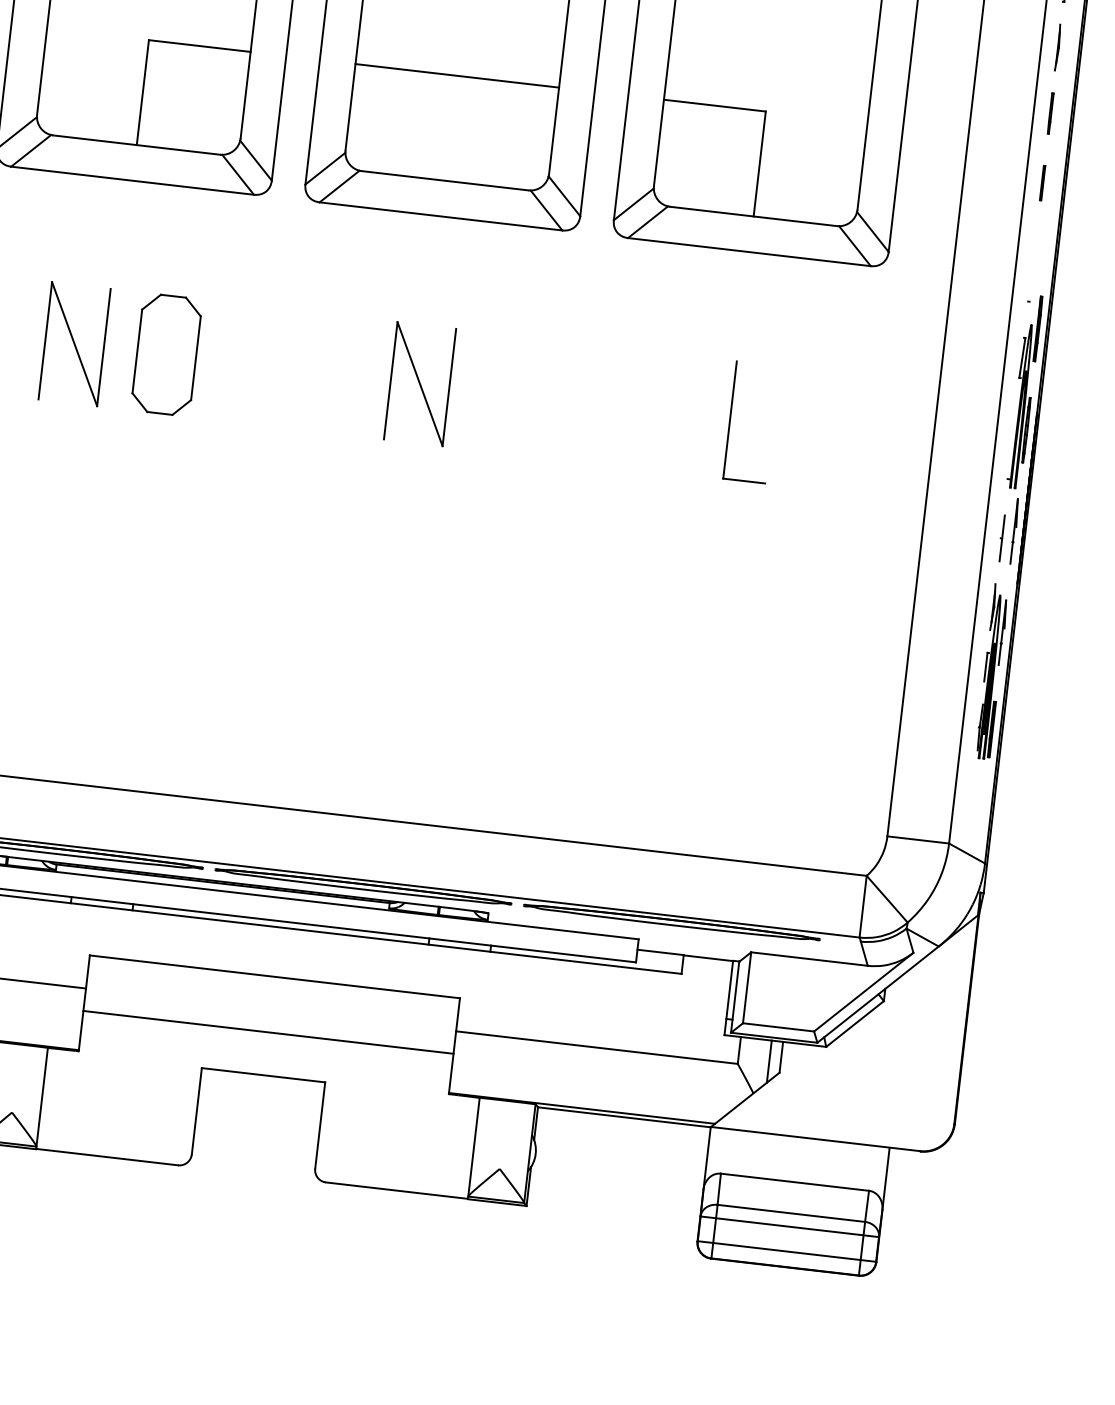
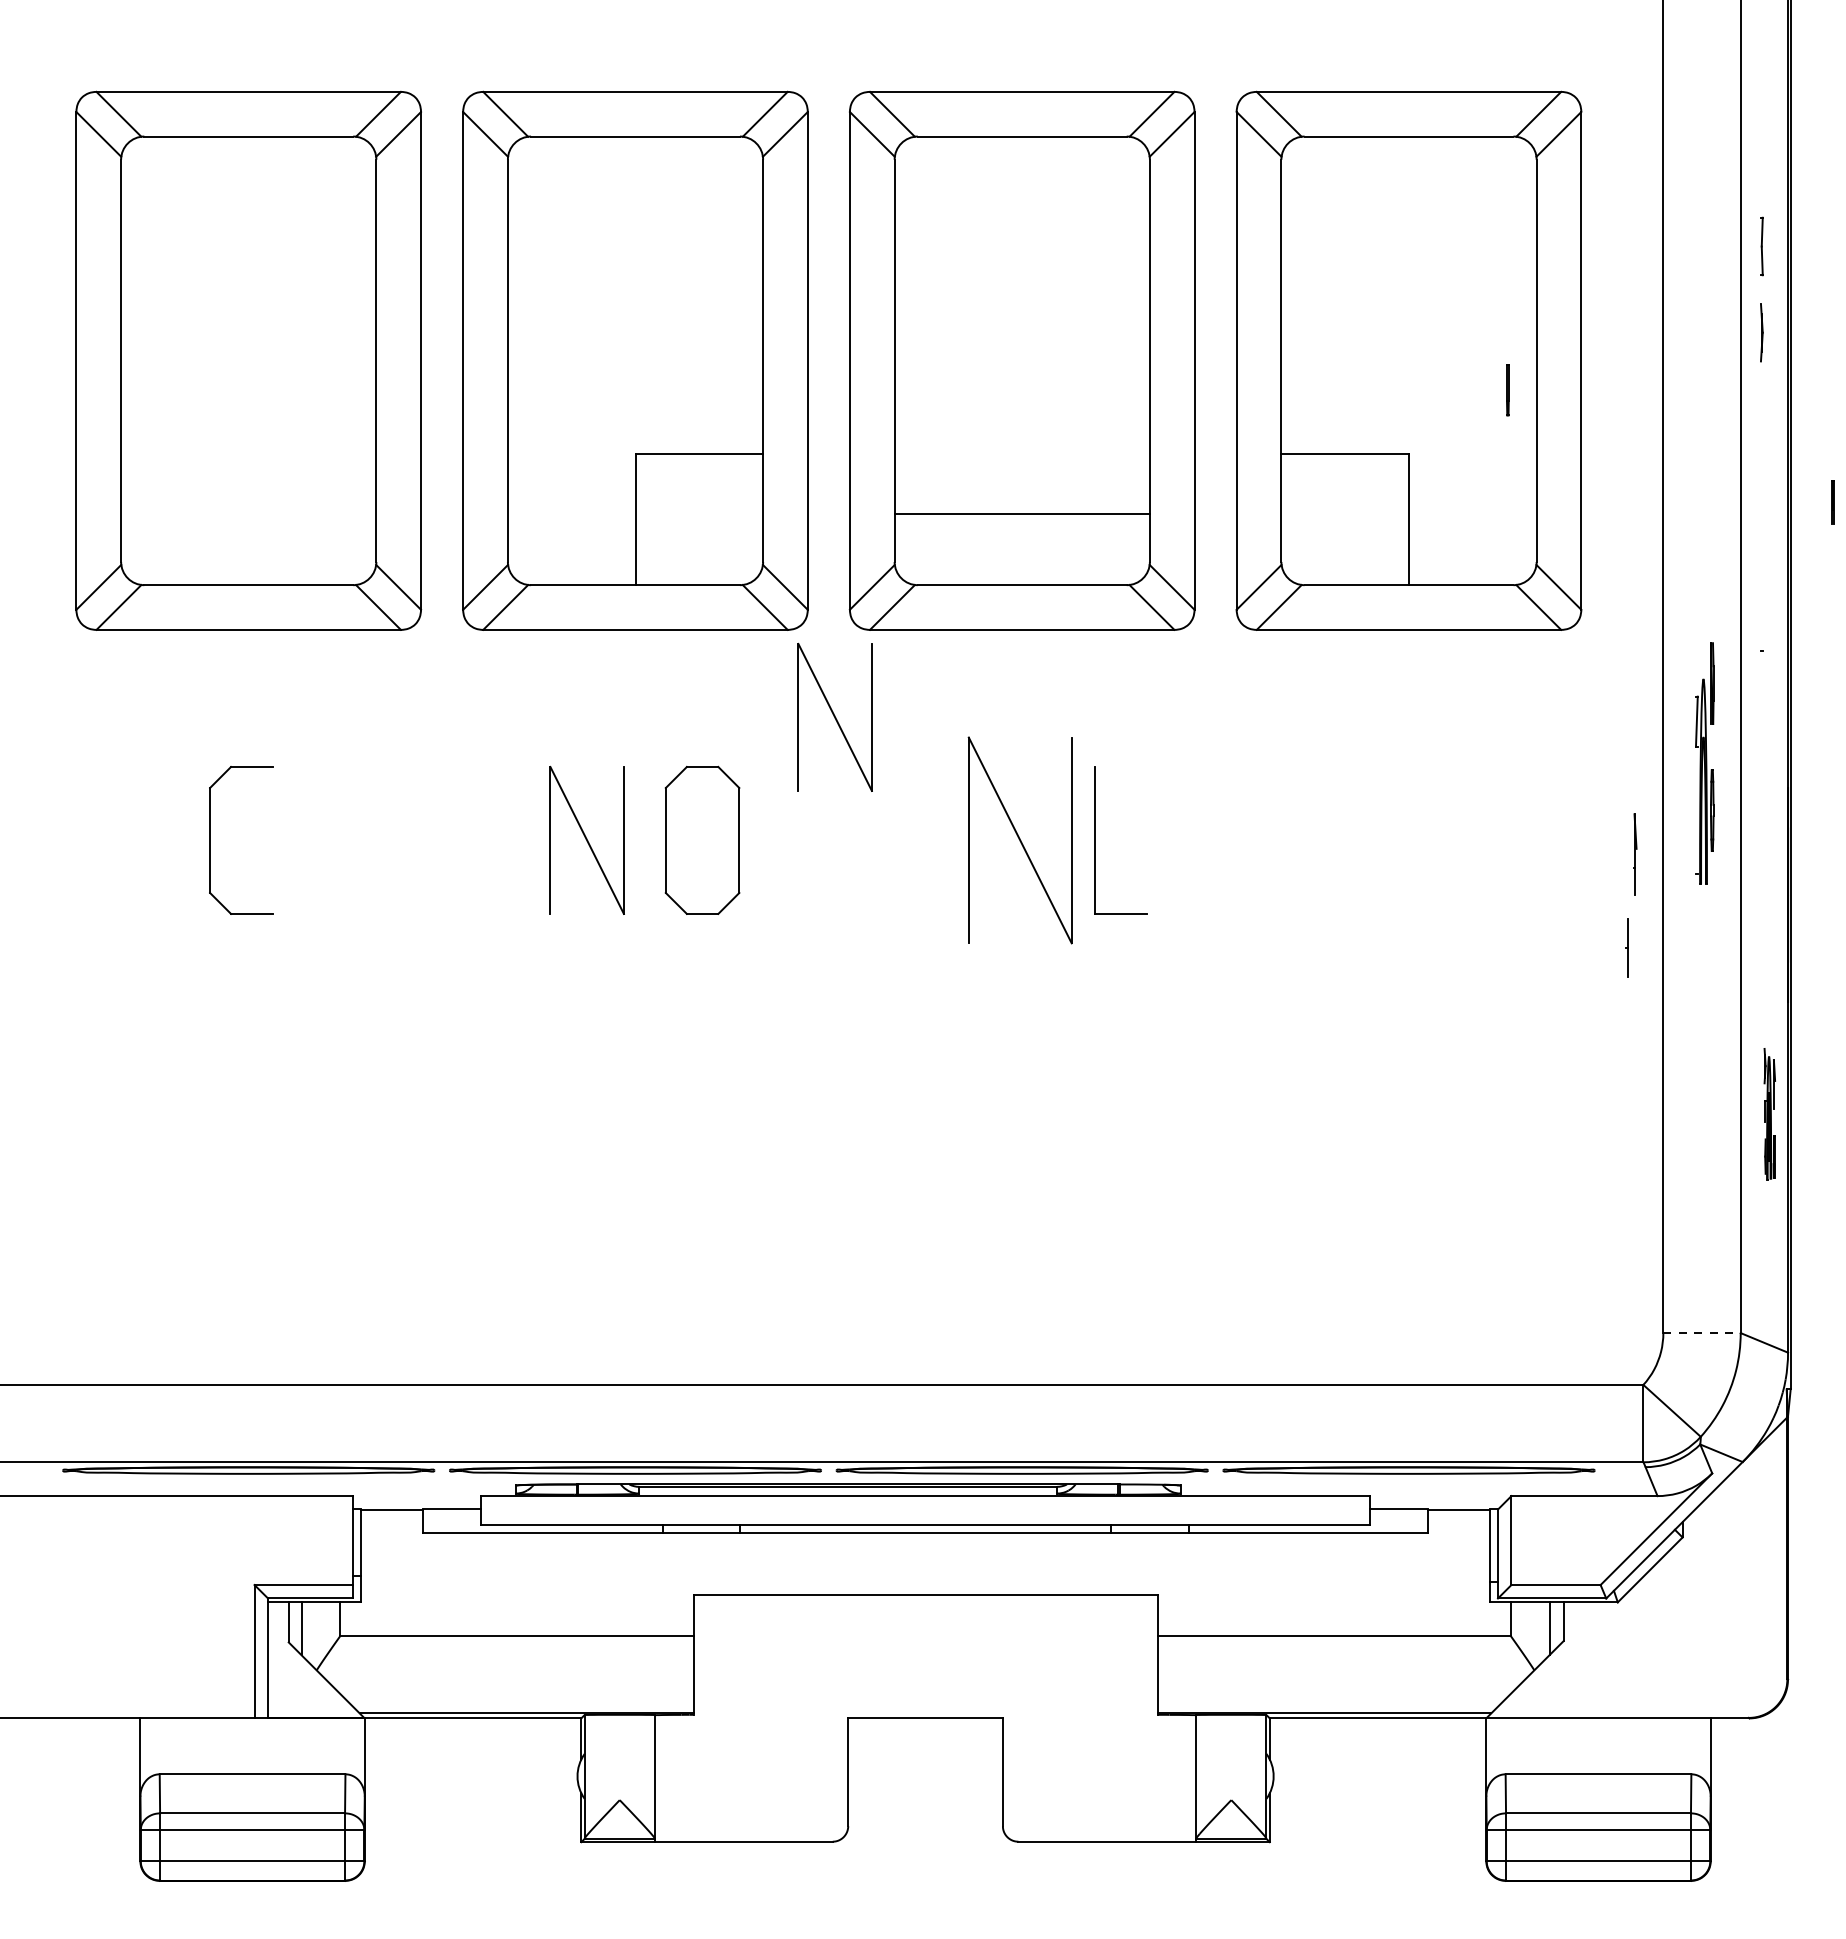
line: (456, 75) -> (1021, 513), moved
line: (1050, 113) -> (1507, 390), moved
line: (1042, 183) -> (1832, 502), moved
part: (283, 268) -> (834, 716), added
part: (420, 384) -> (1020, 840), size x1.4
part: (1024, 391) -> (1704, 763), moved
part: (730, 420) -> (1095, 840), moved
part: (1014, 531) -> (1635, 854), moved
part: (1001, 537) -> (1626, 947), moved
part: (992, 671) -> (1769, 1113), size x0.6
line: (918, 840) -> (1702, 1333), solid -> dashed
line: (268, 1032) -> (925, 1664), removed

